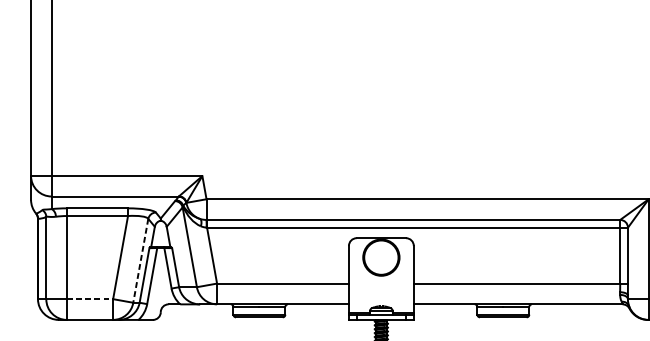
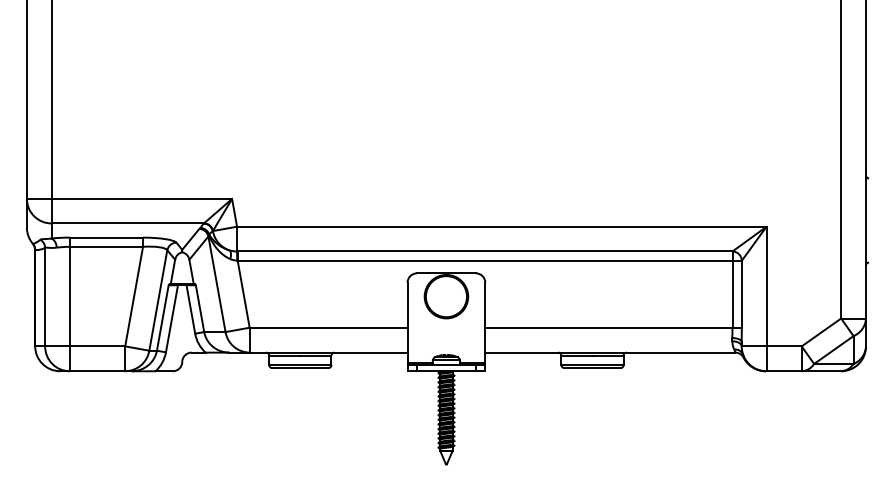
line: (140, 260) -> (158, 300), dashed -> solid
line: (90, 299) -> (97, 346), dashed -> solid

